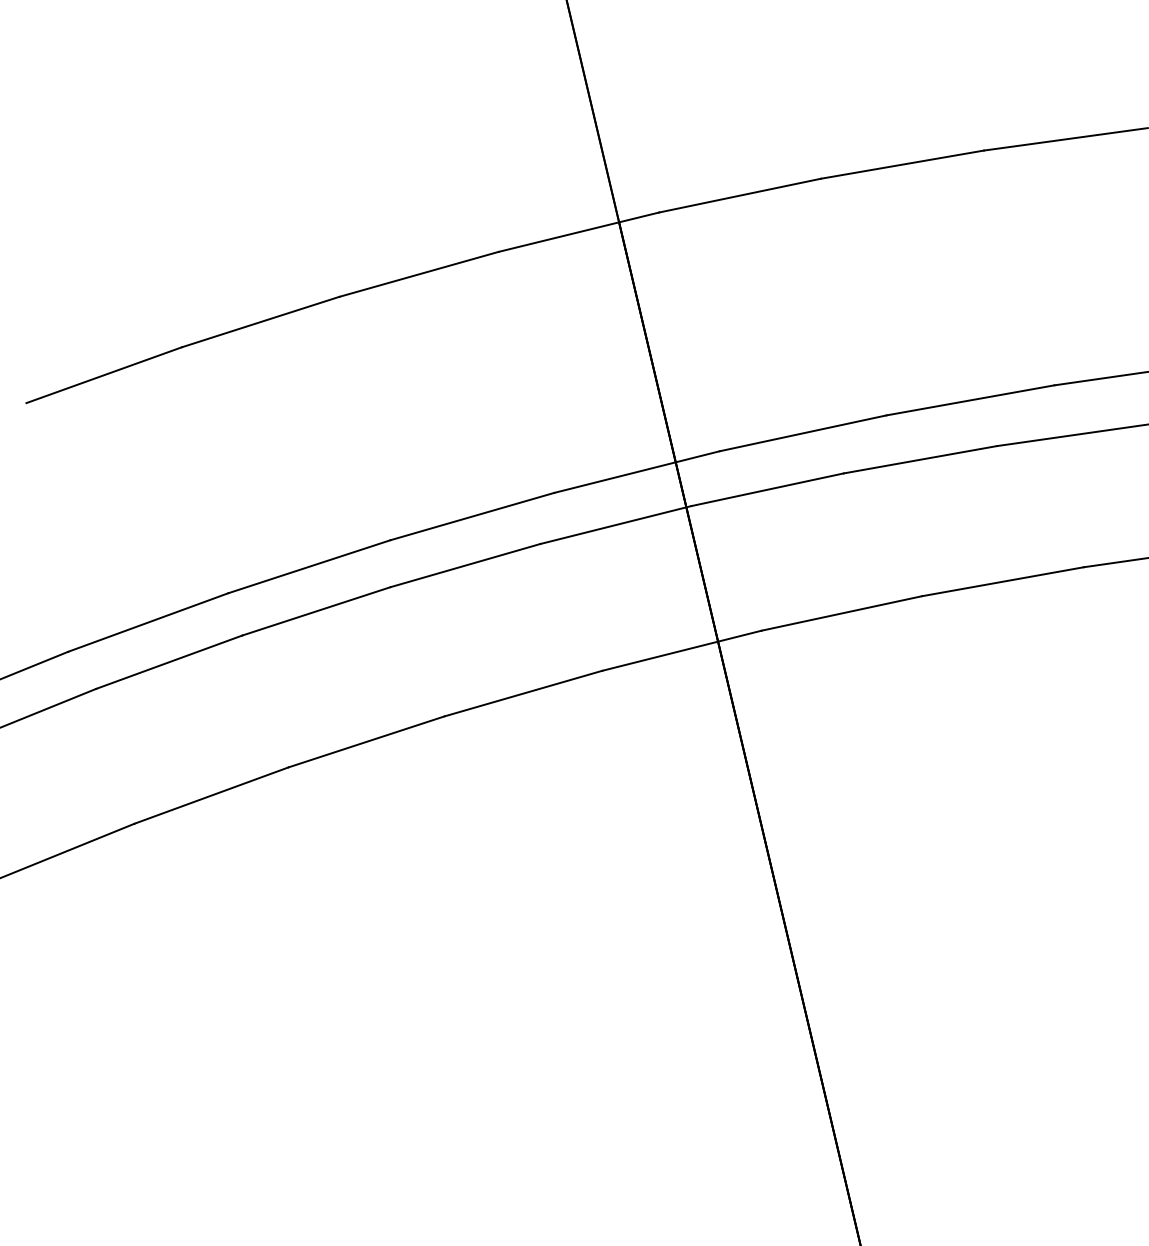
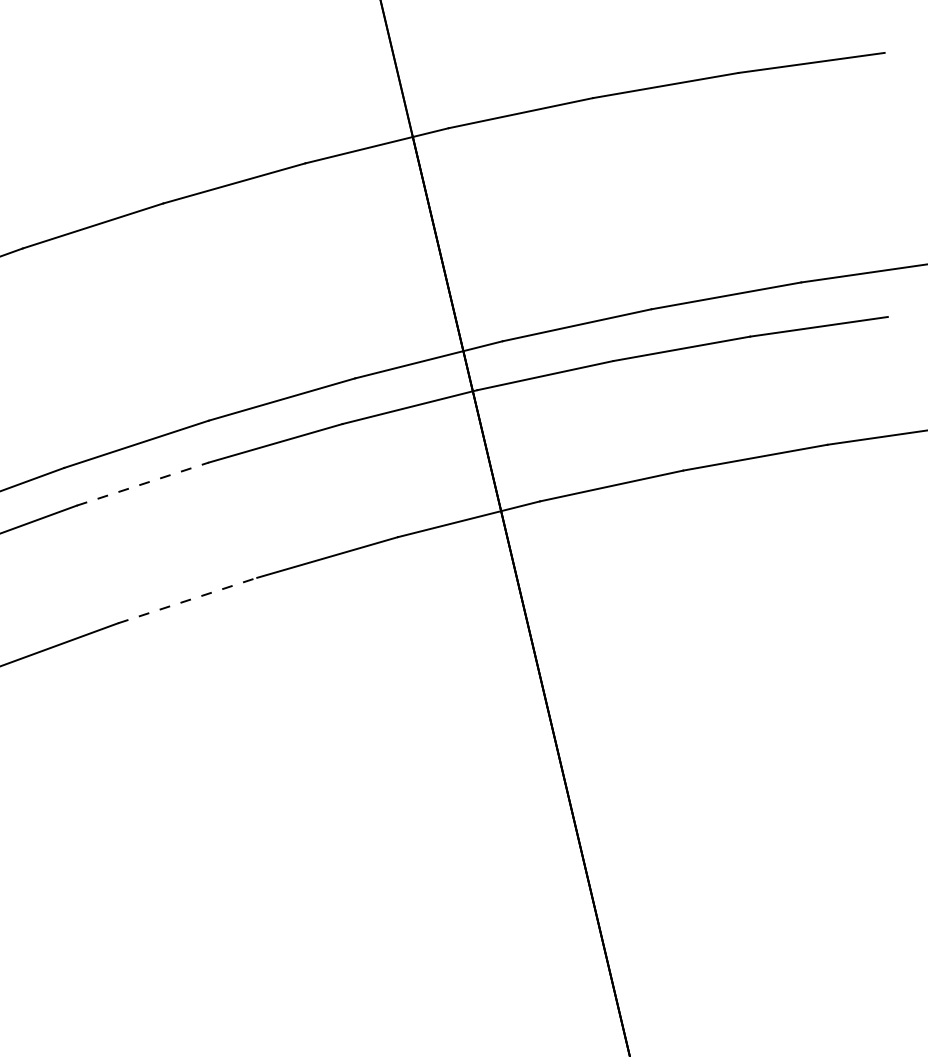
line: (316, 611) -> (142, 484), solid -> dashed
line: (367, 741) -> (188, 600), solid -> dashed

